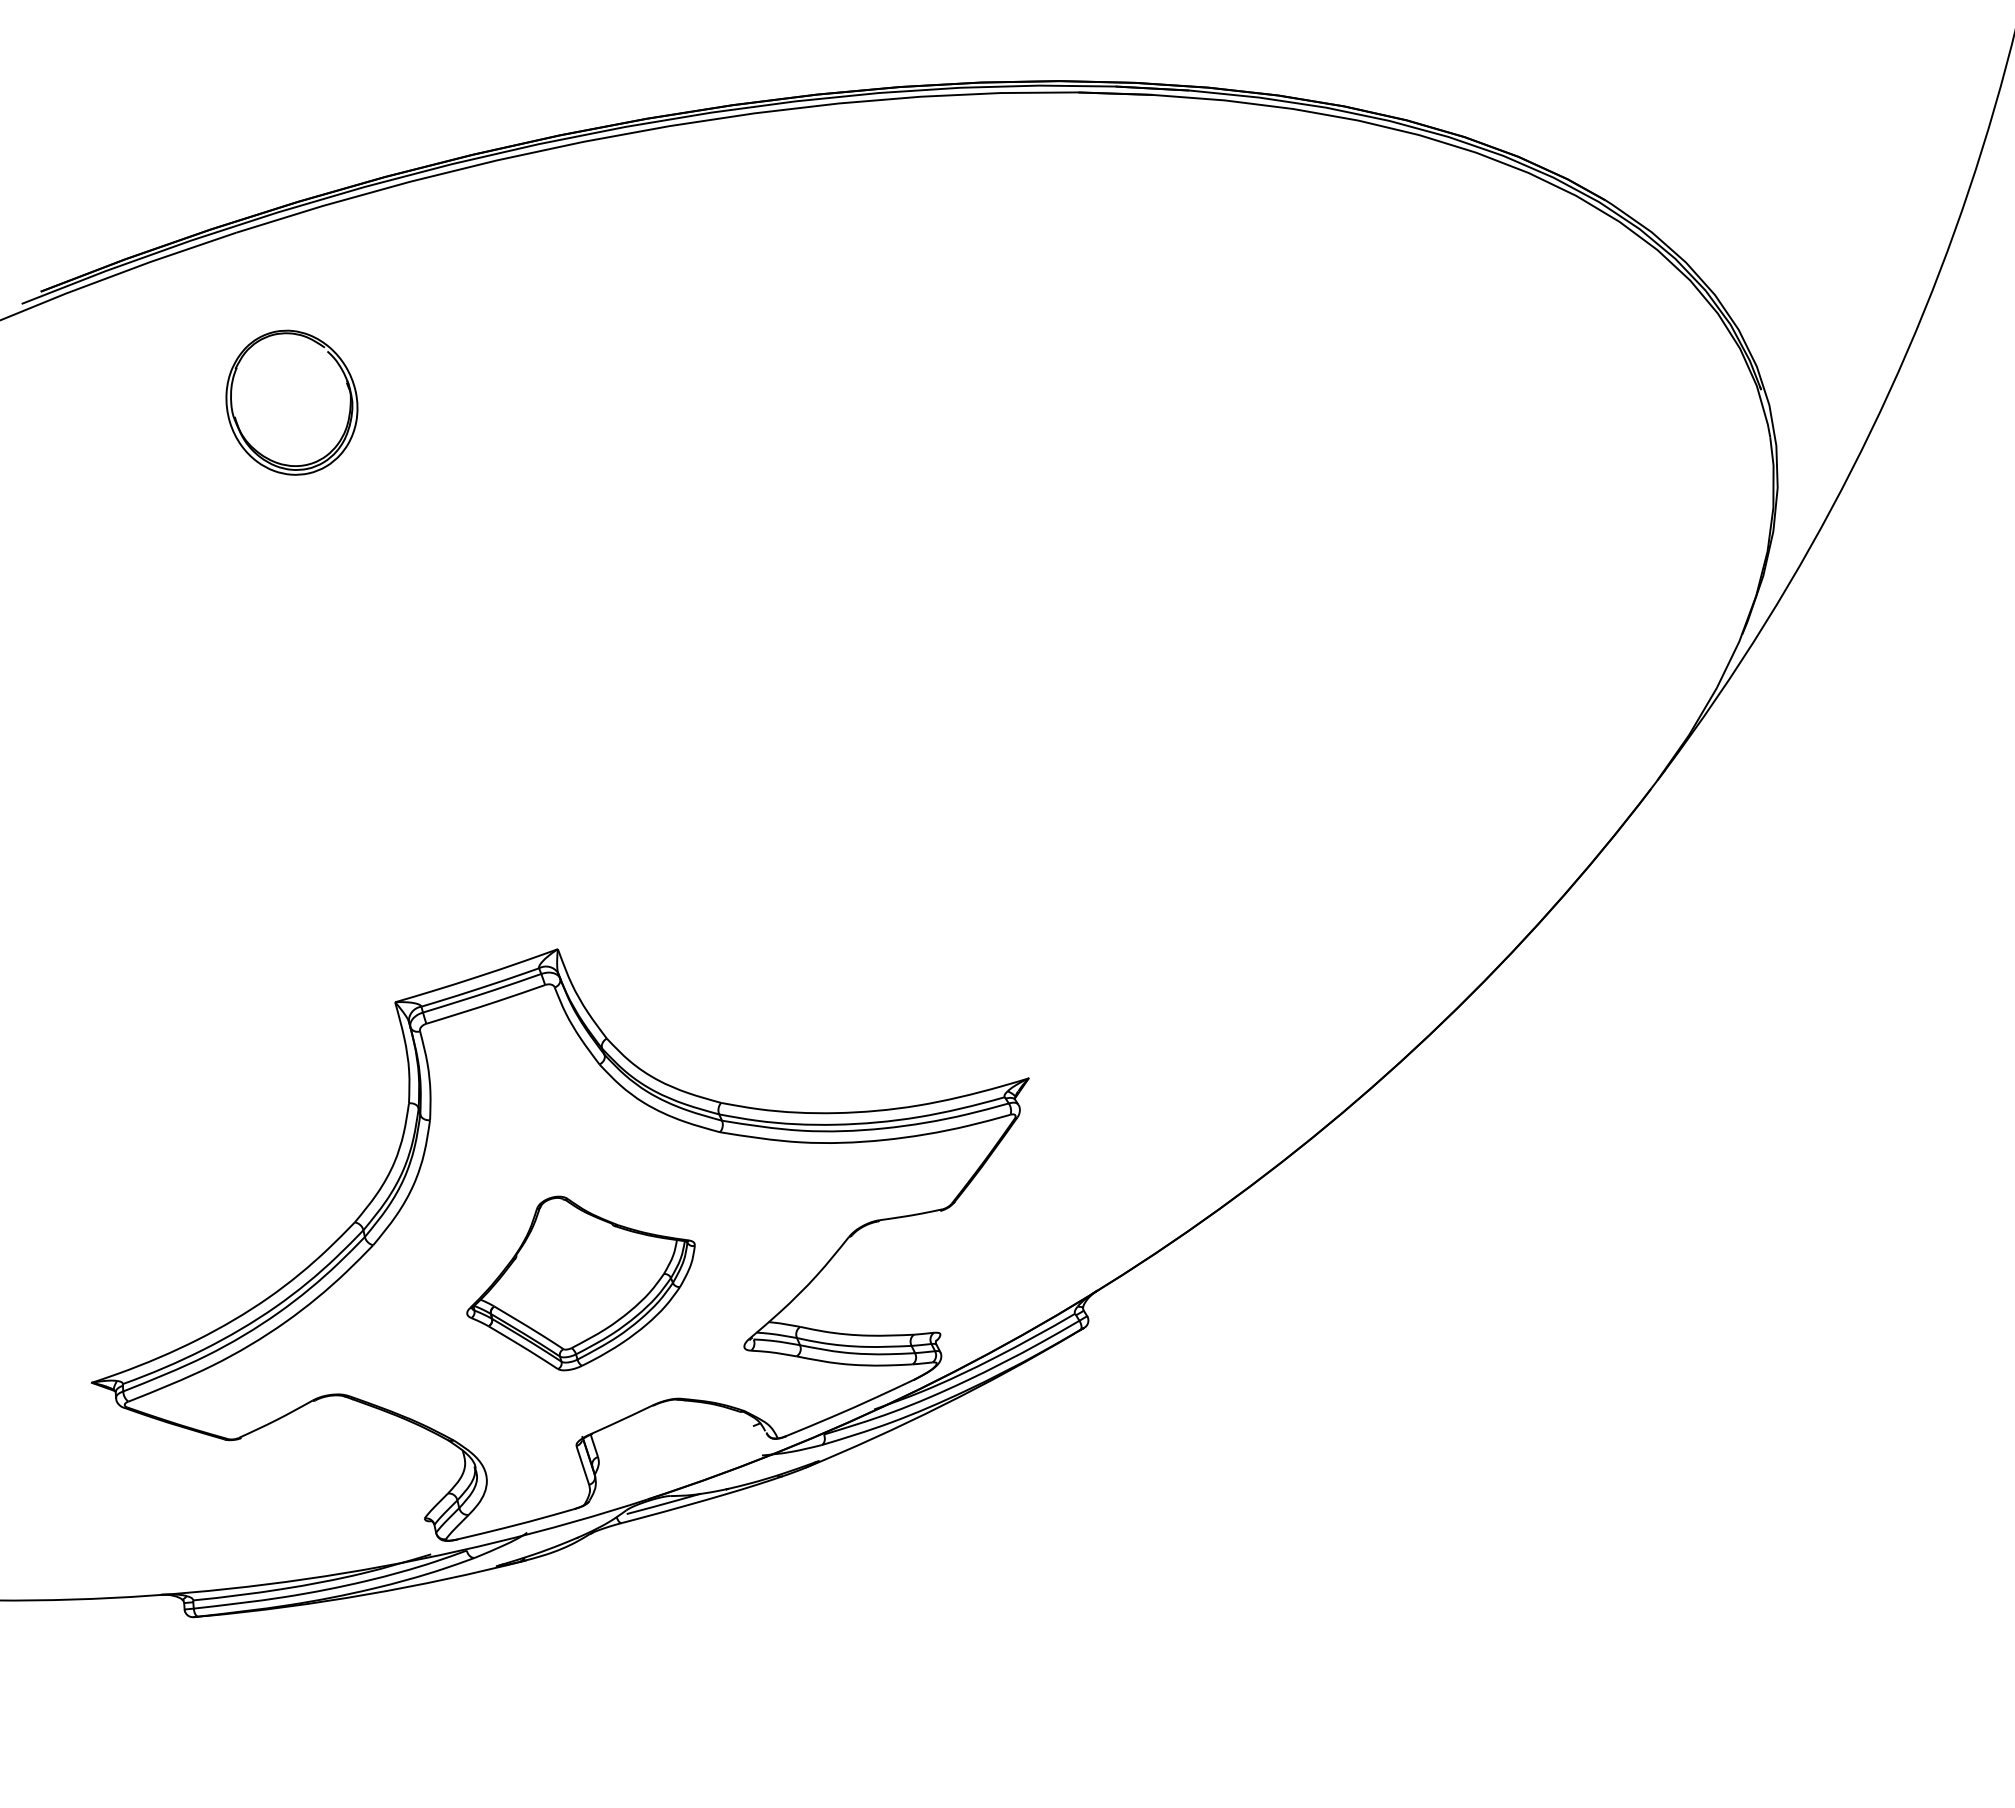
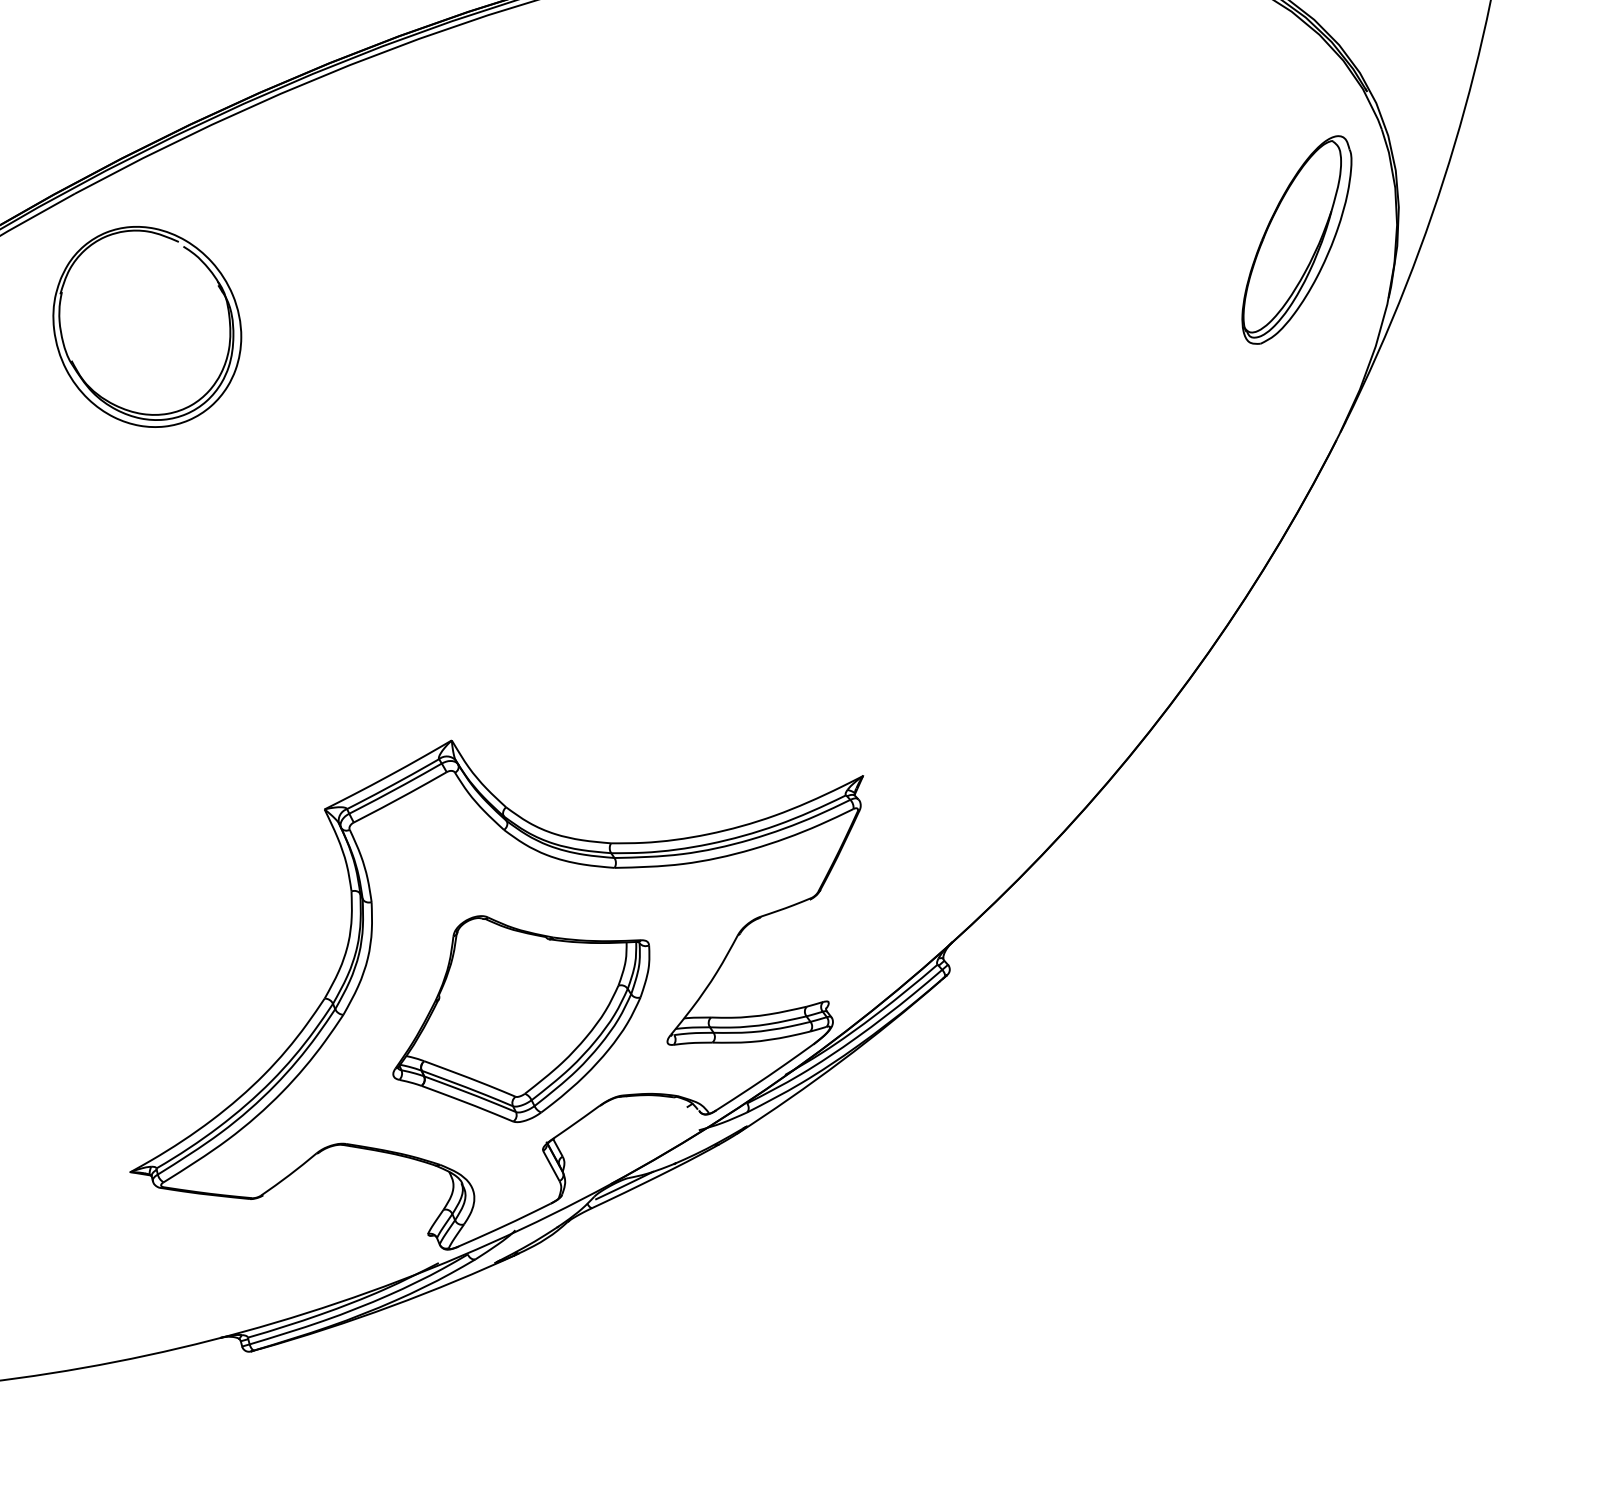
part: (291, 402) -> (146, 326), size x1.67
part: (1647, 547) -> (1296, 240), added
part: (580, 1283) -> (521, 1014), size x1.43

